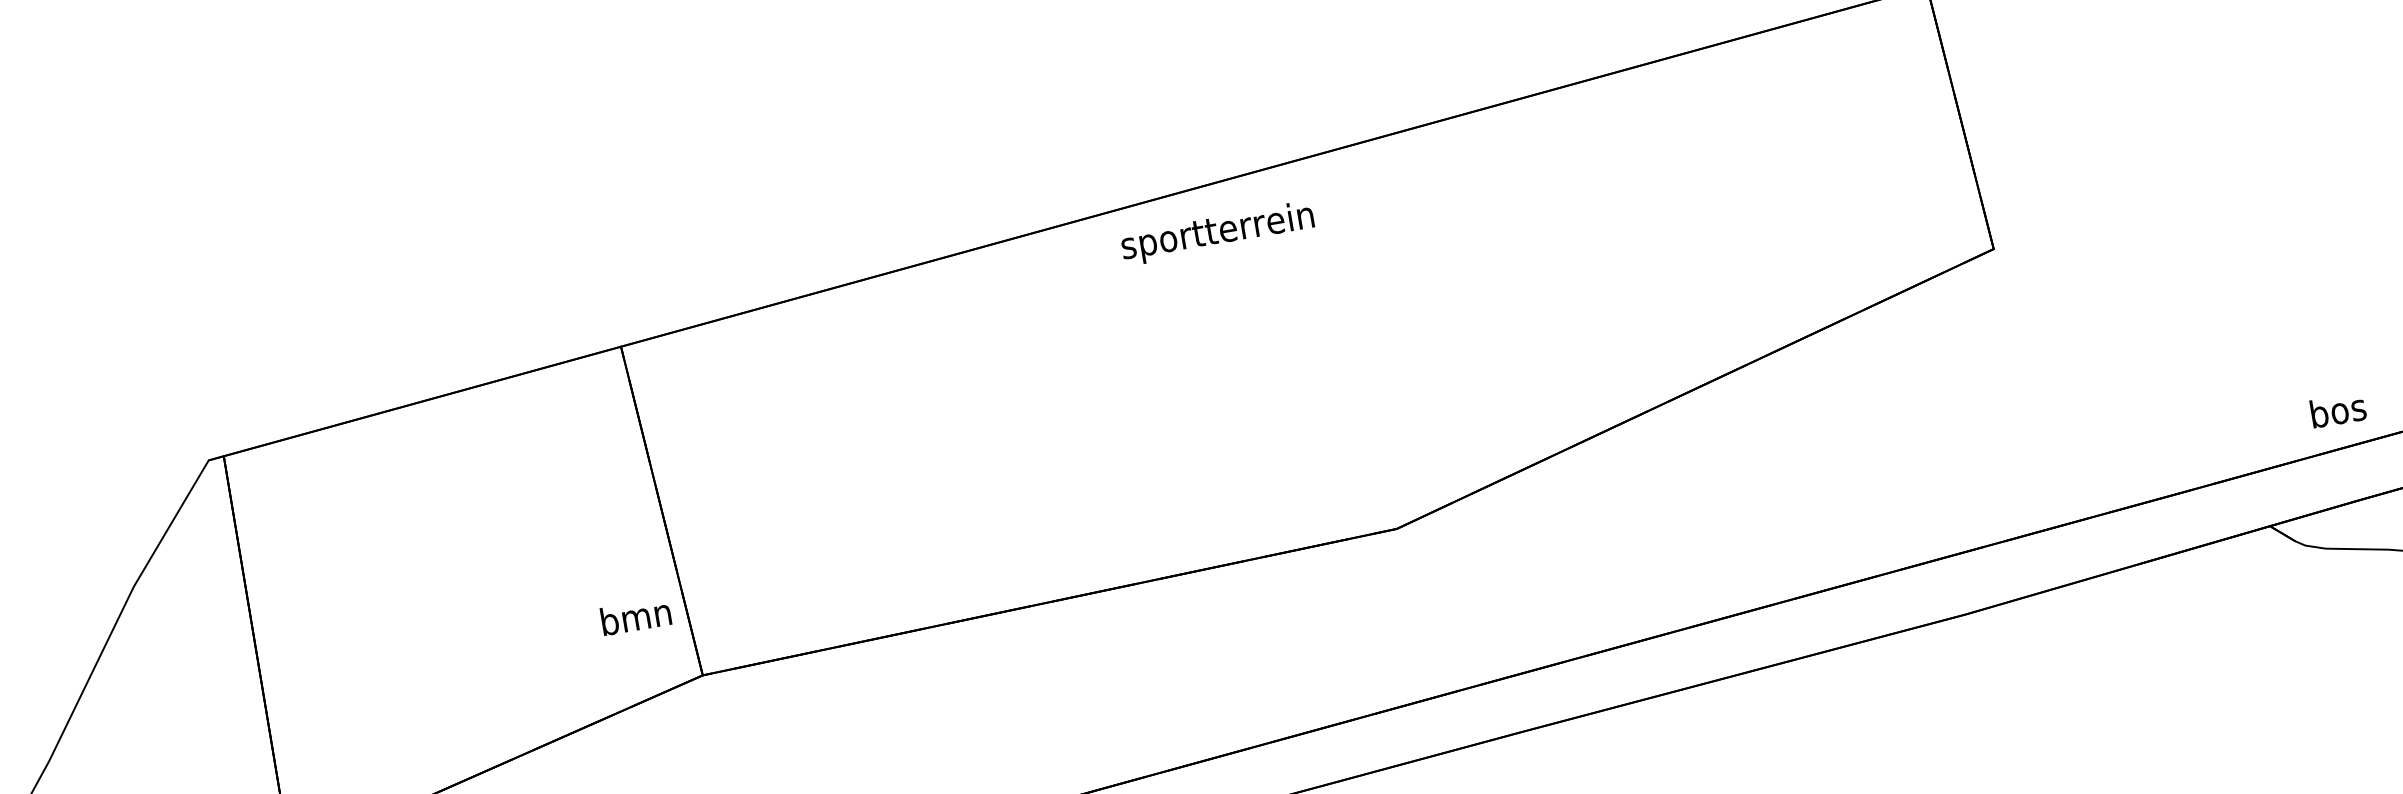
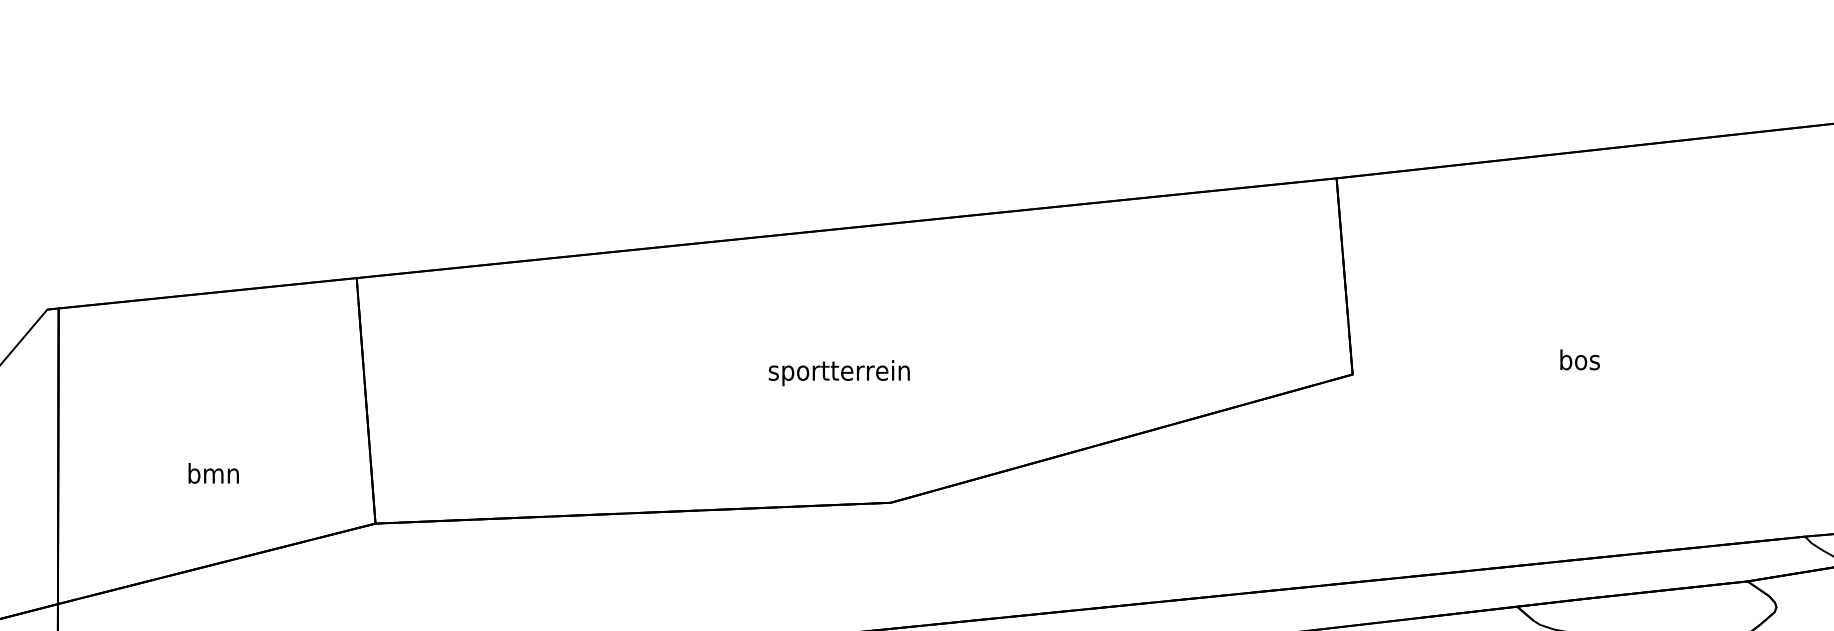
text: (1216, 233) -> (838, 373), moved
text: (2337, 409) -> (1579, 359), moved
text: (635, 616) -> (213, 473), moved

